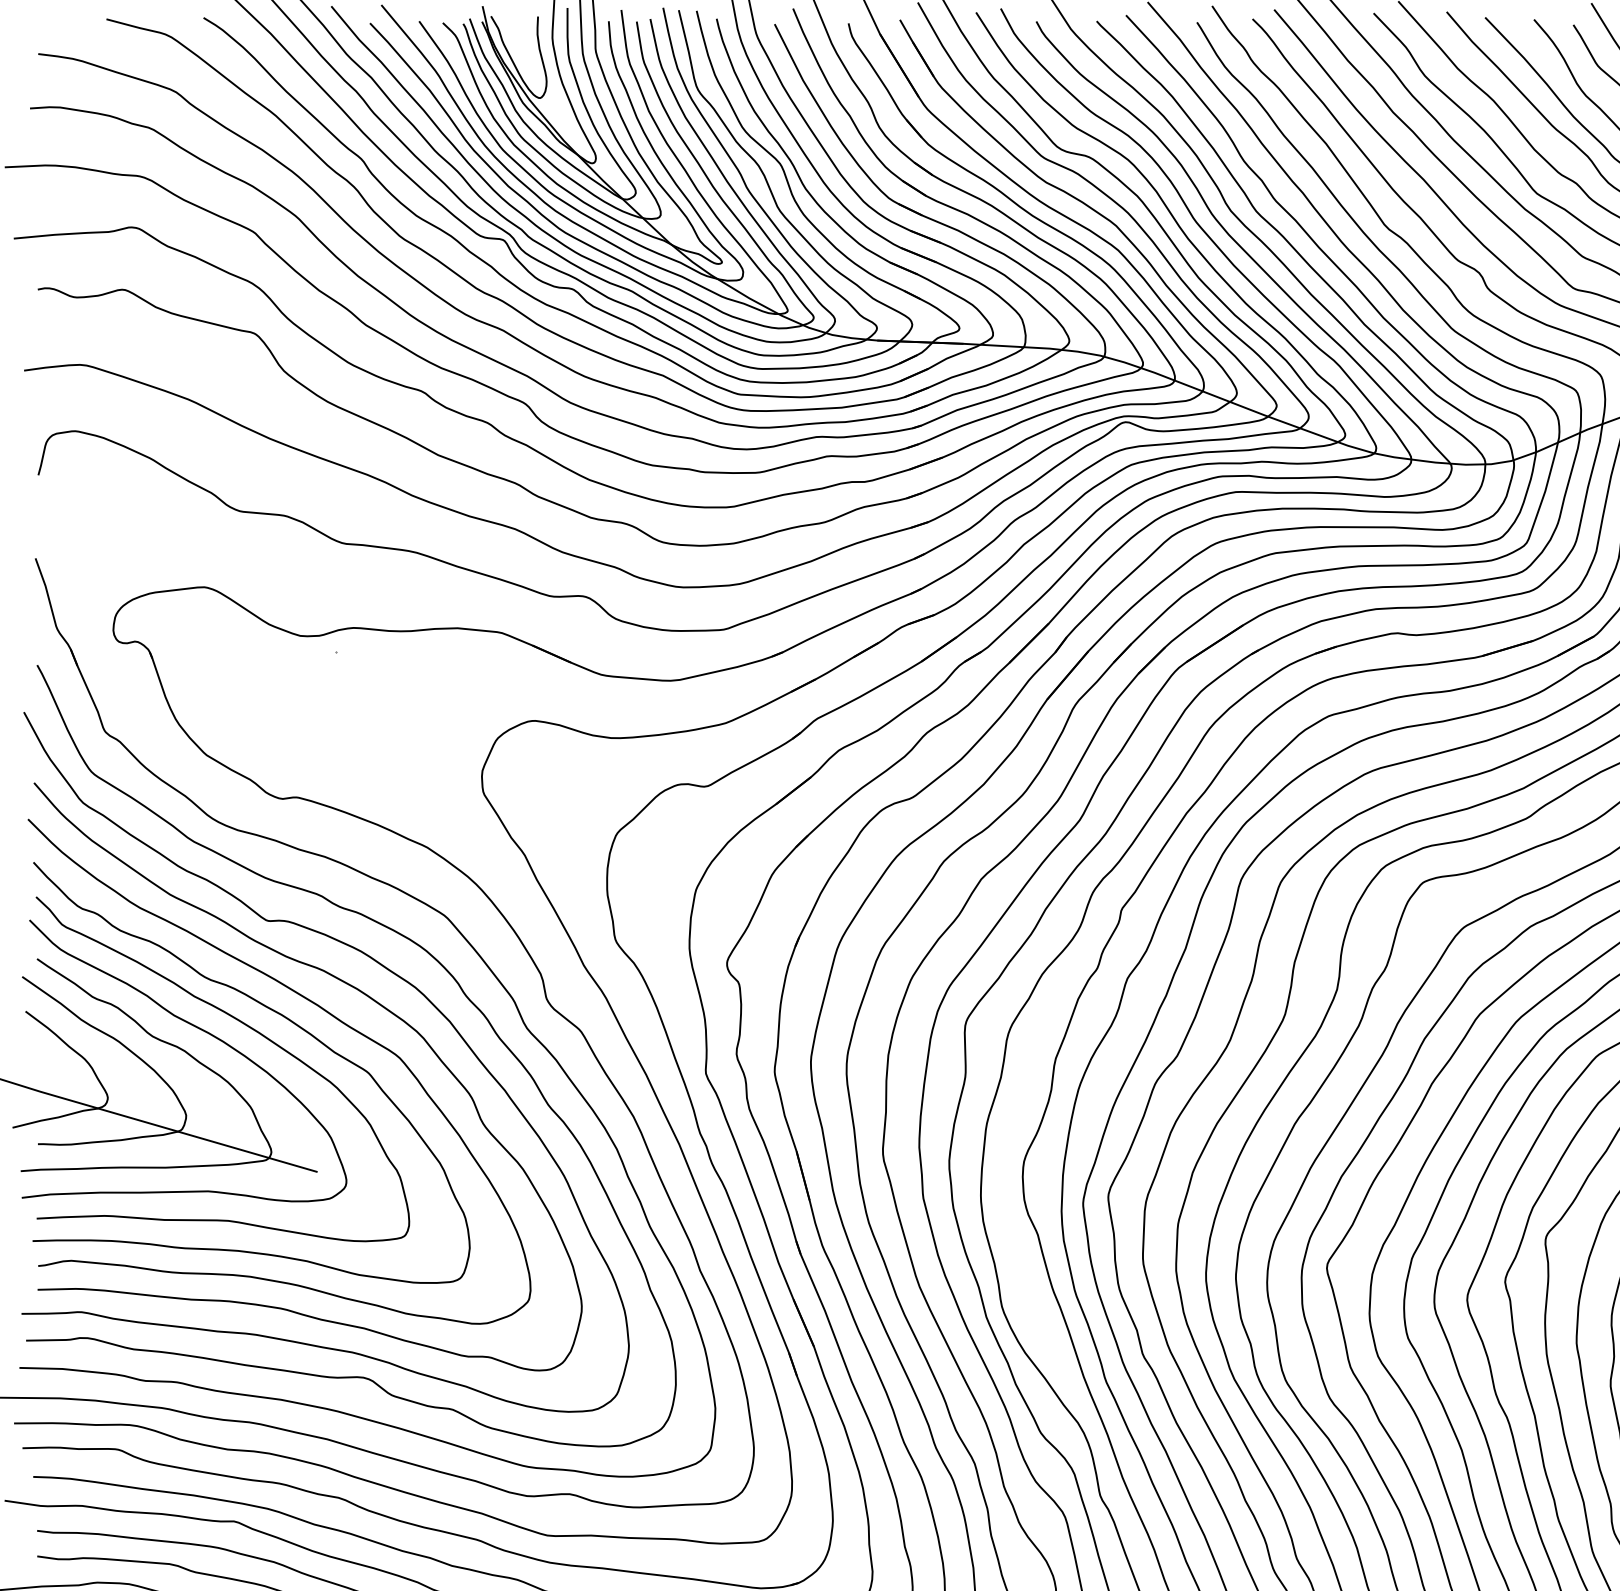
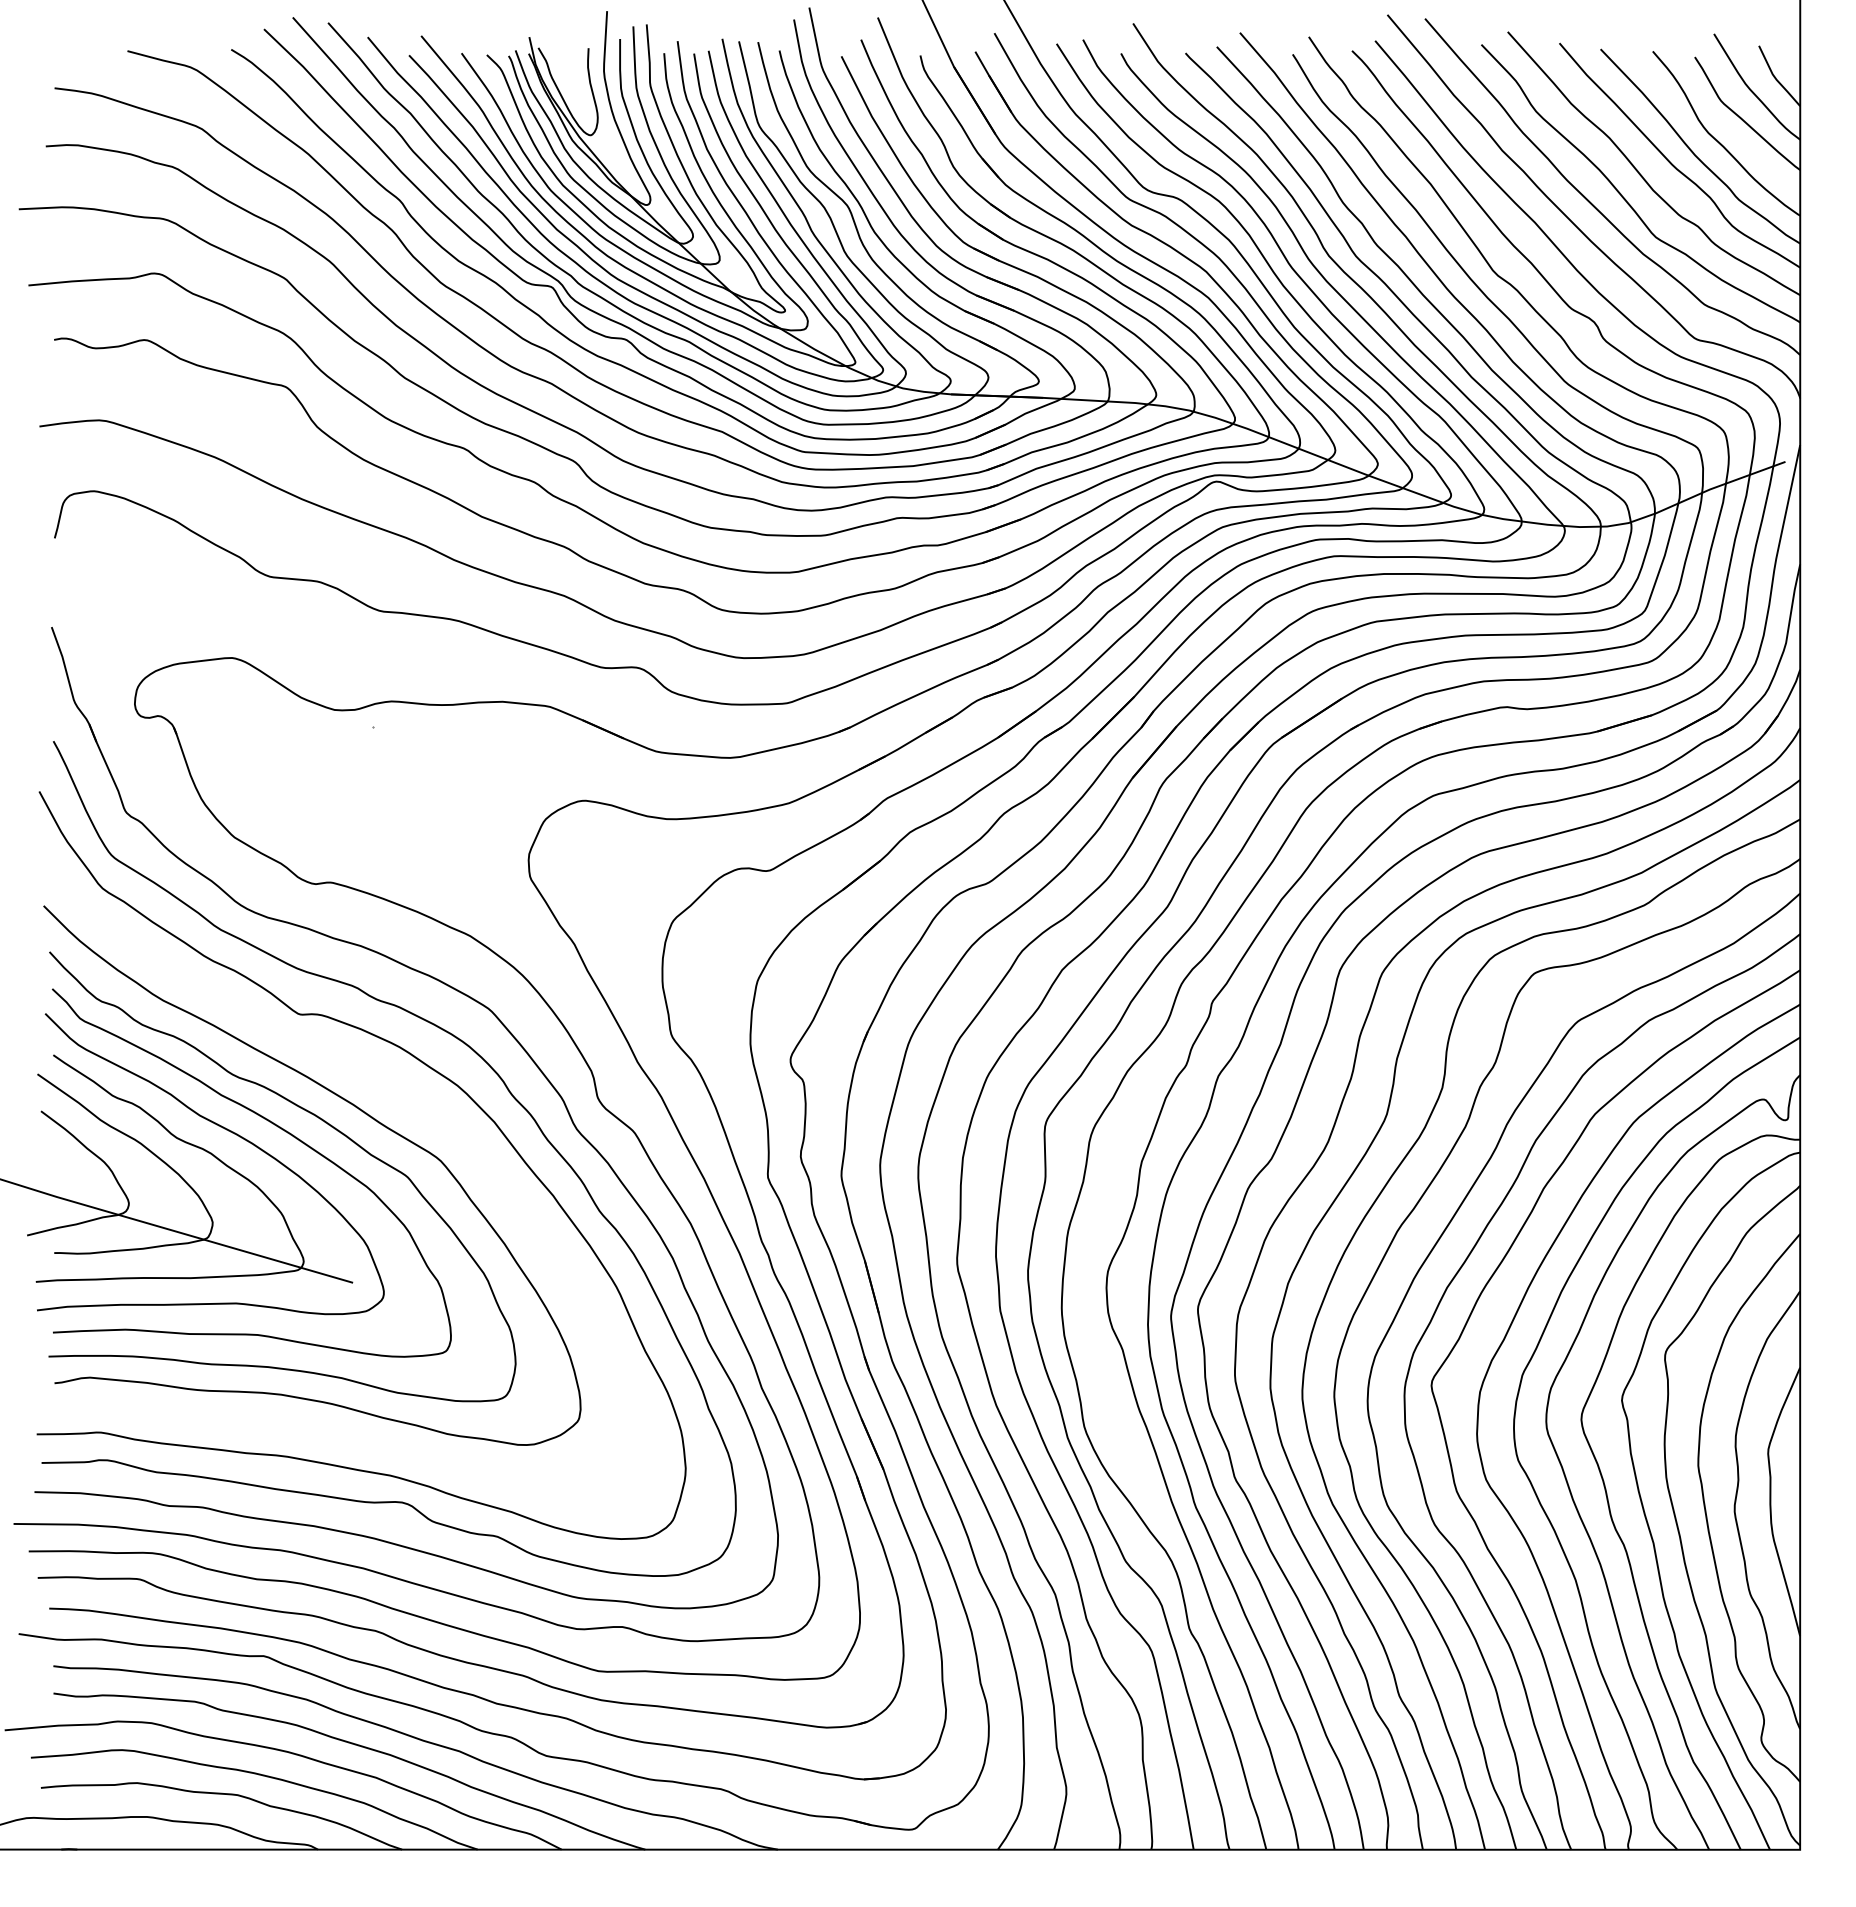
curve: (361, 992) -> (399, 1091), removed

